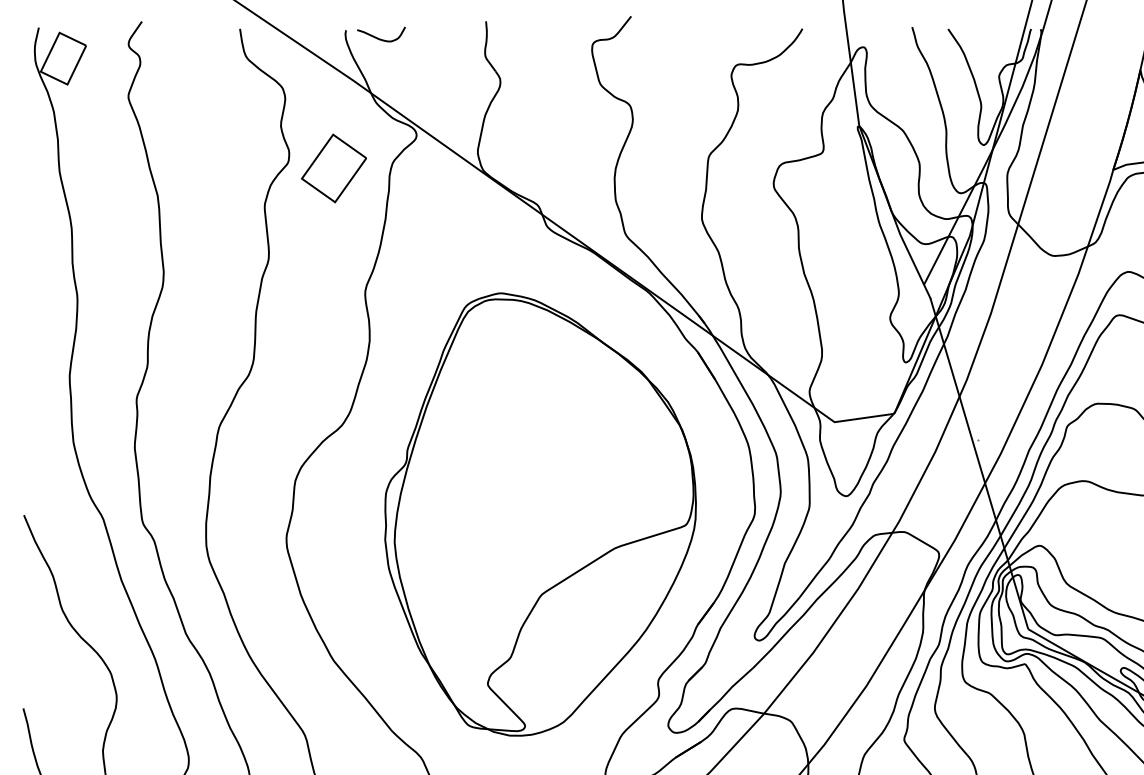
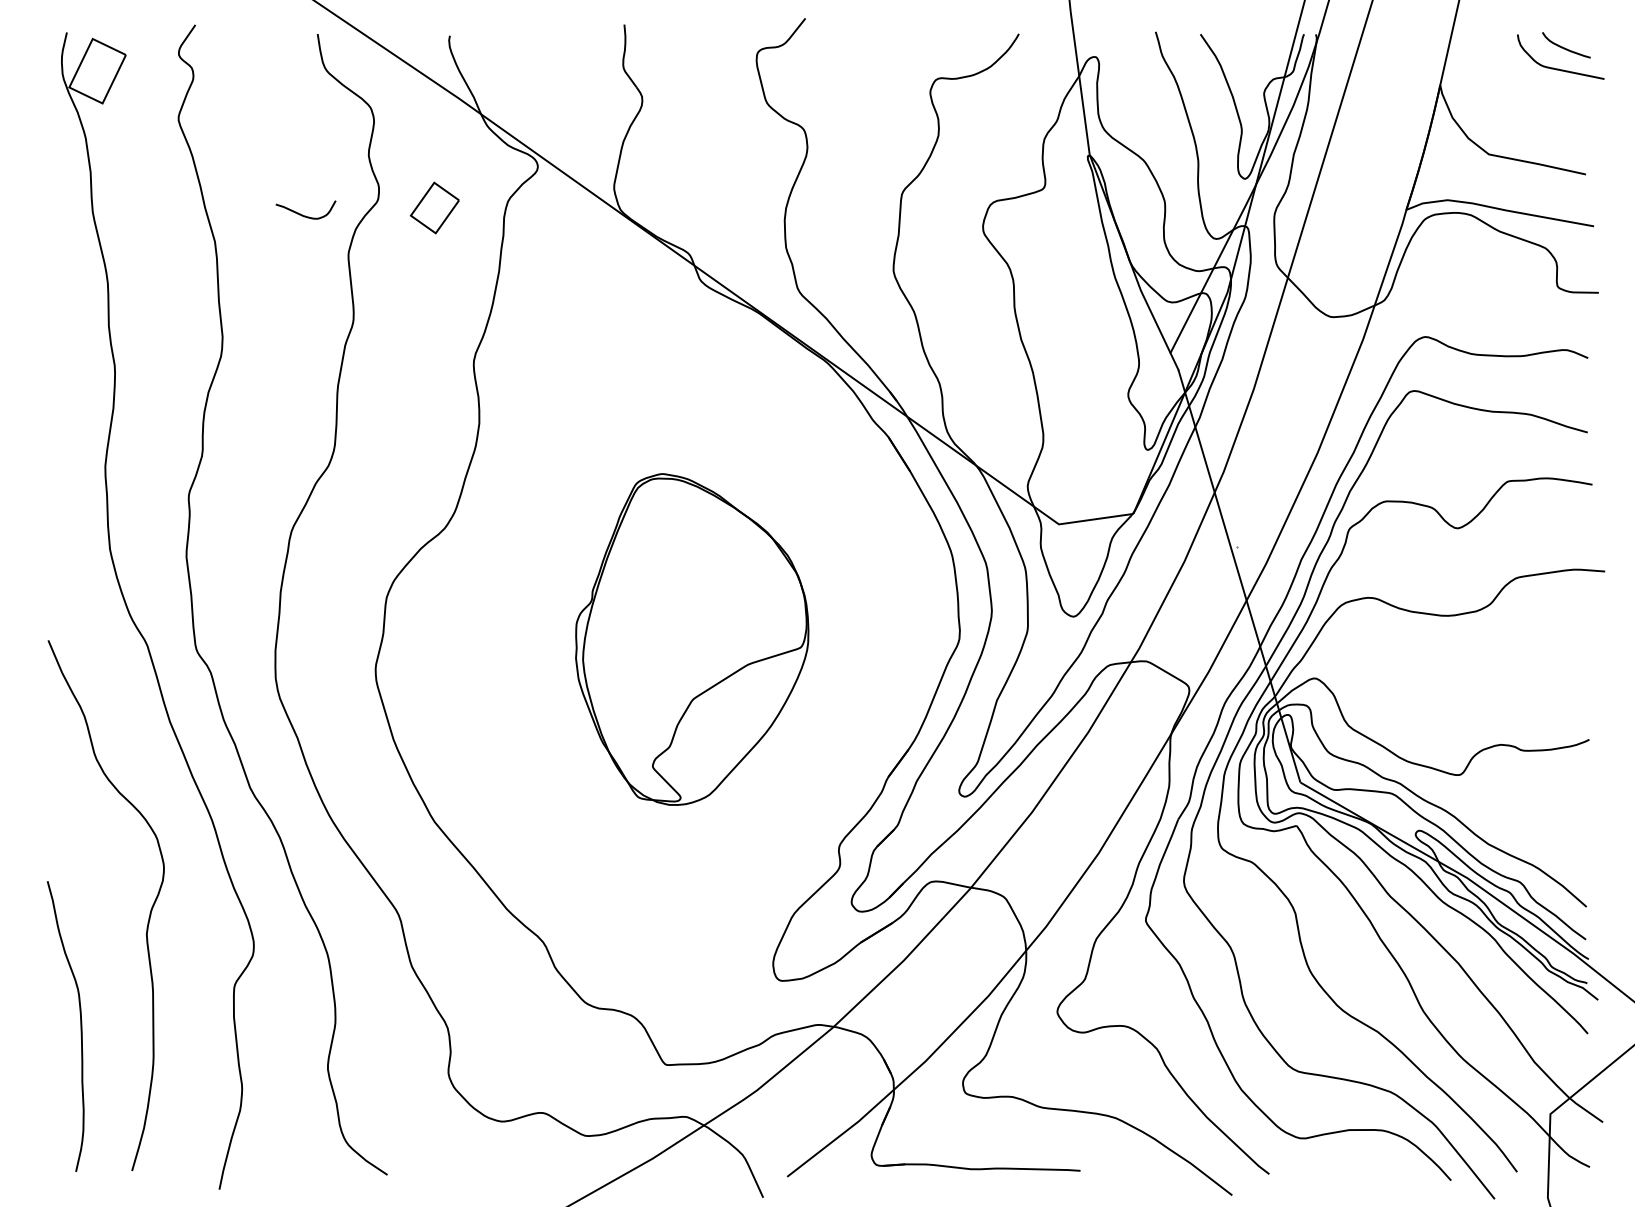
curve: (378, 38) -> (302, 214), moved
part: (333, 168) -> (434, 207), size x0.6
part: (539, 514) -> (691, 639), size x0.6

